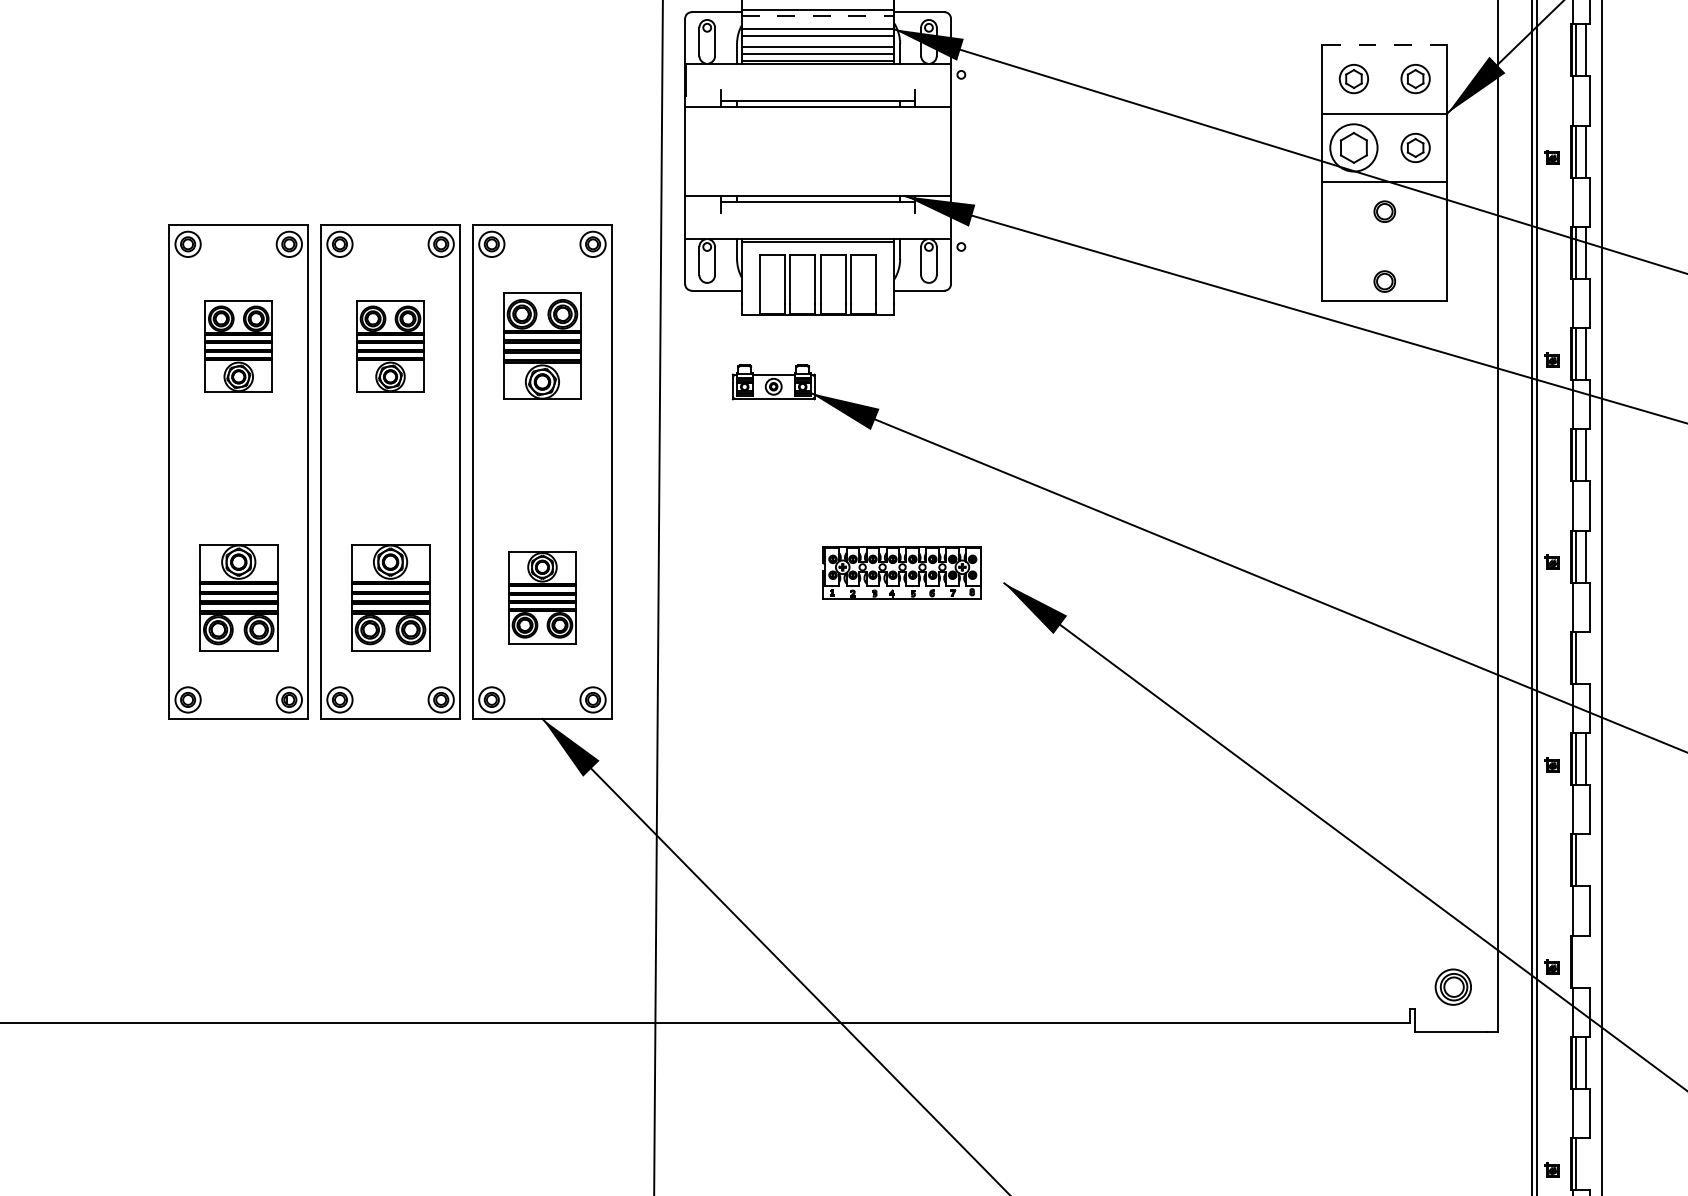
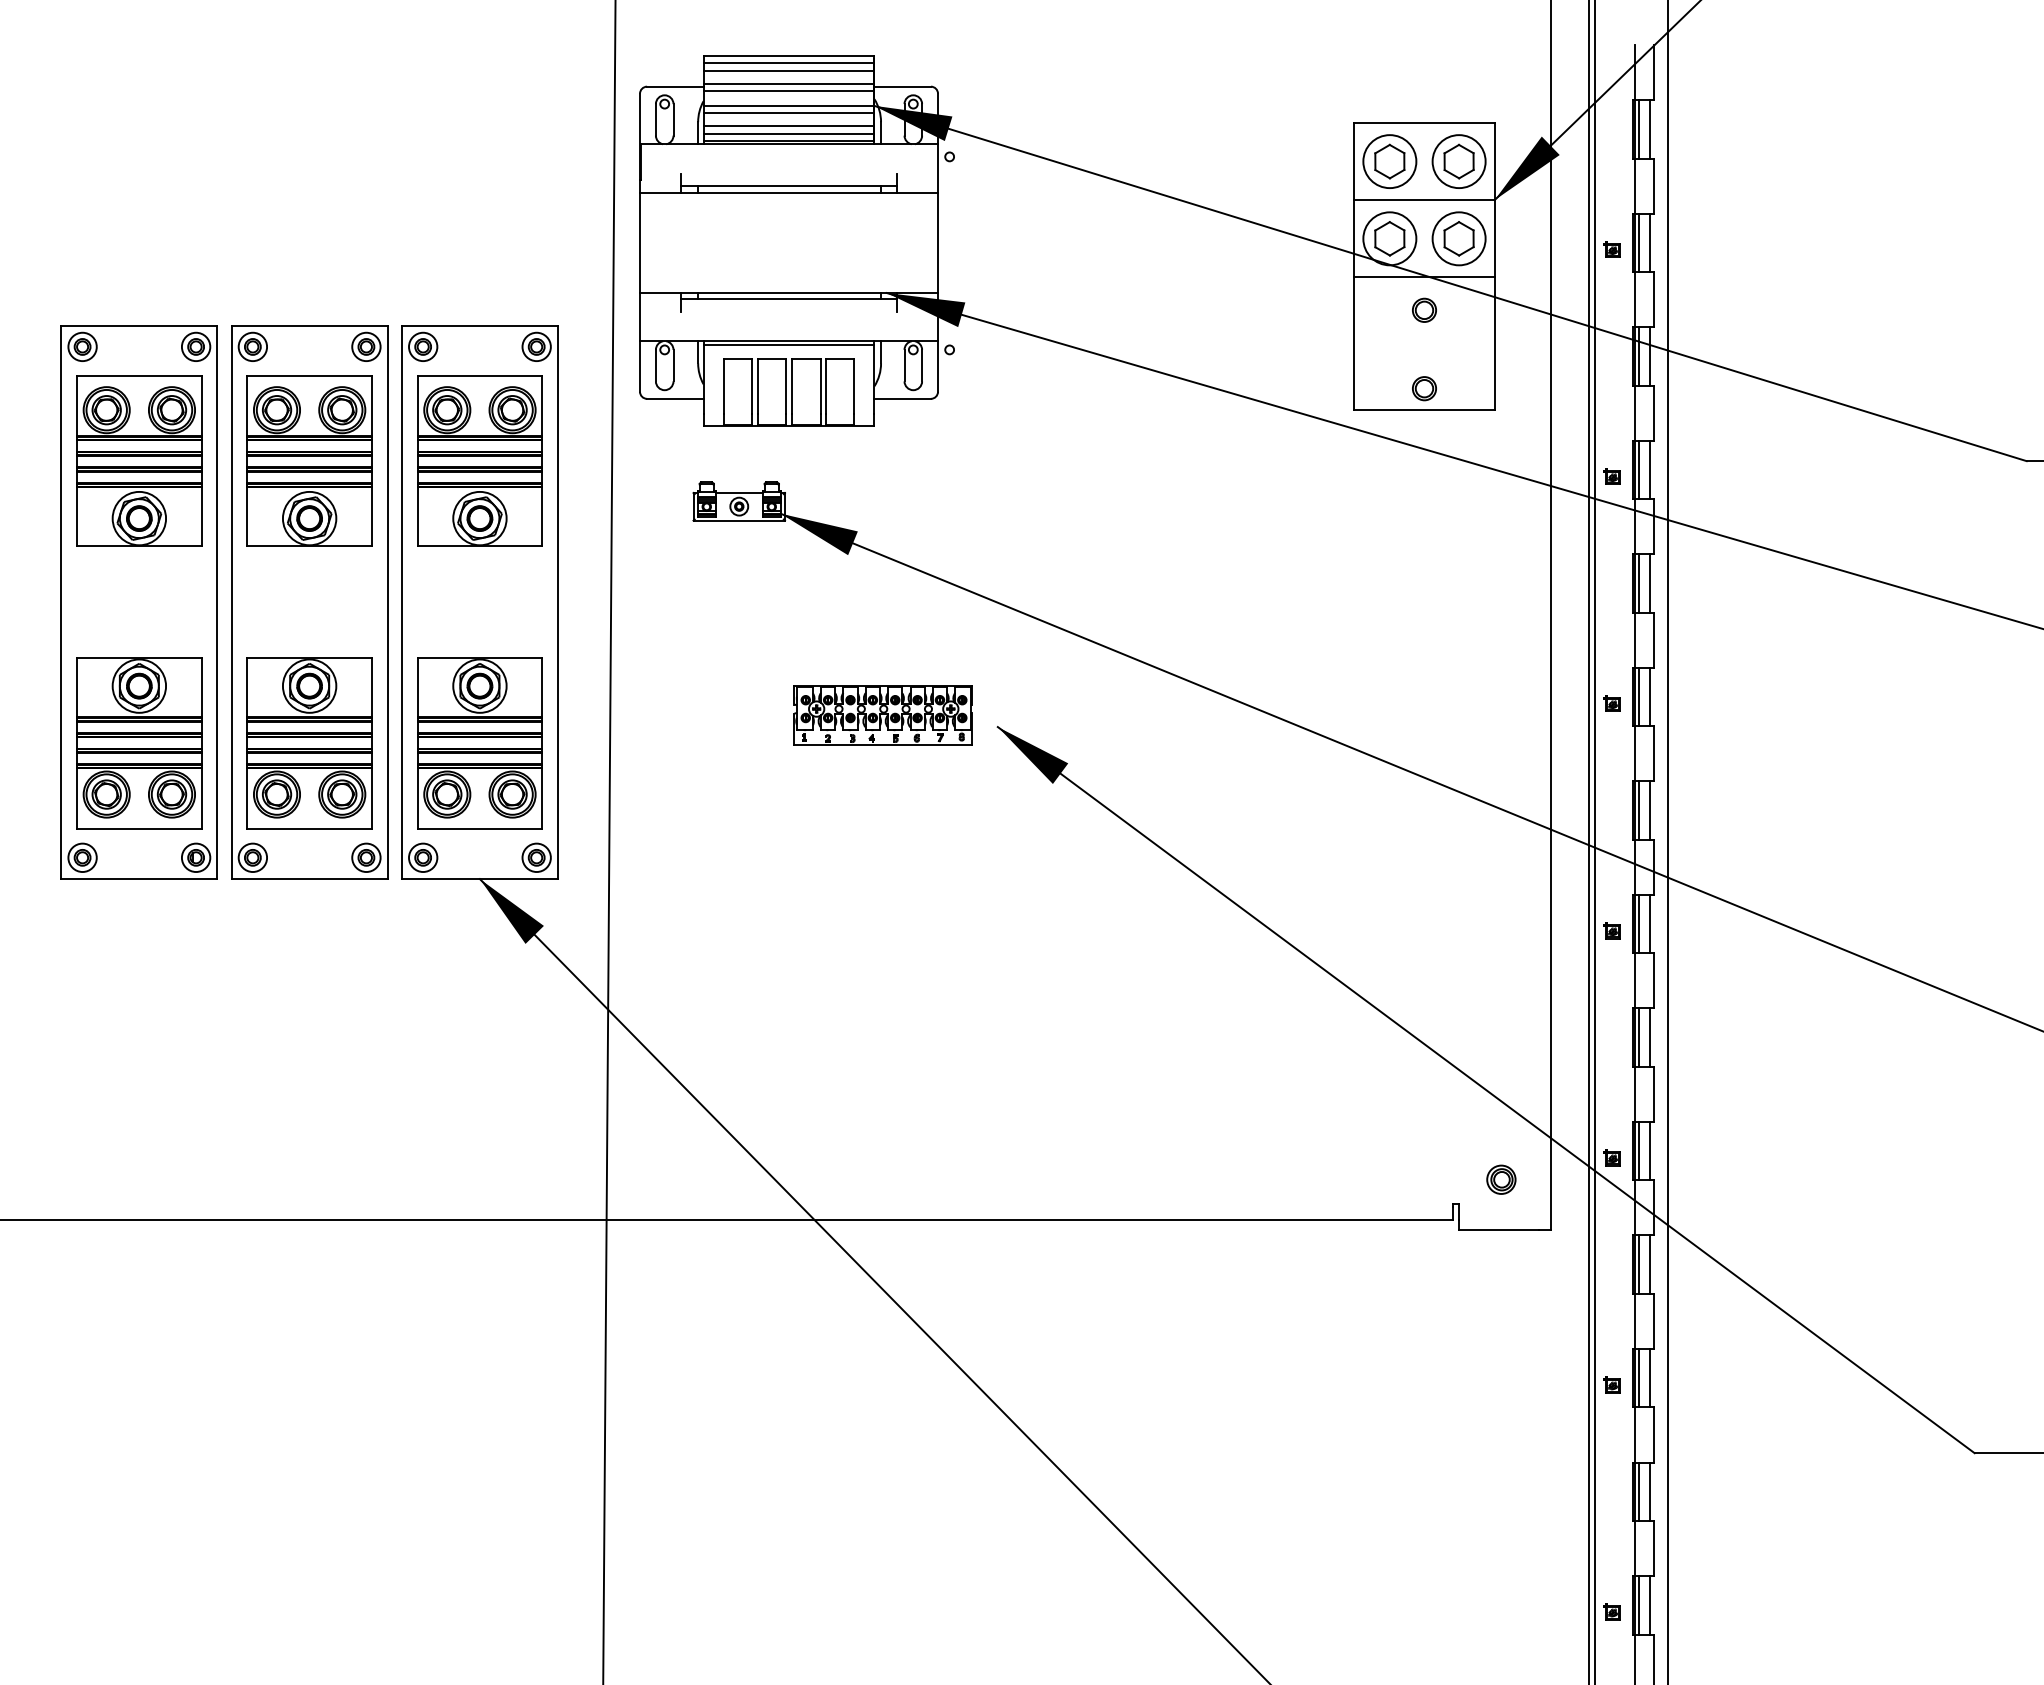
line: (818, 15) -> (789, 90), dashed -> solid
line: (1383, 45) -> (1423, 123), dashed -> solid
part: (1353, 78) -> (1389, 161), size x1.67
part: (1415, 78) -> (1458, 161), size x1.67
part: (1415, 147) -> (1458, 238), size x1.67
part: (238, 345) -> (139, 460), size x1.67
part: (390, 345) -> (309, 460), size x1.67
part: (542, 345) -> (479, 460), size x1.43
part: (238, 598) -> (139, 743), size x1.43
part: (390, 598) -> (309, 743), size x1.43
part: (542, 598) -> (479, 743), size x1.67
line: (1586, 657) -> (1650, 810), added
line: (1586, 860) -> (1650, 1037), added
line: (1576, 960) -> (1639, 1150), added
line: (1586, 960) -> (1650, 1150), added
part: (1453, 986) -> (1501, 1179), size x0.71
line: (1586, 1164) -> (1650, 1378), added

